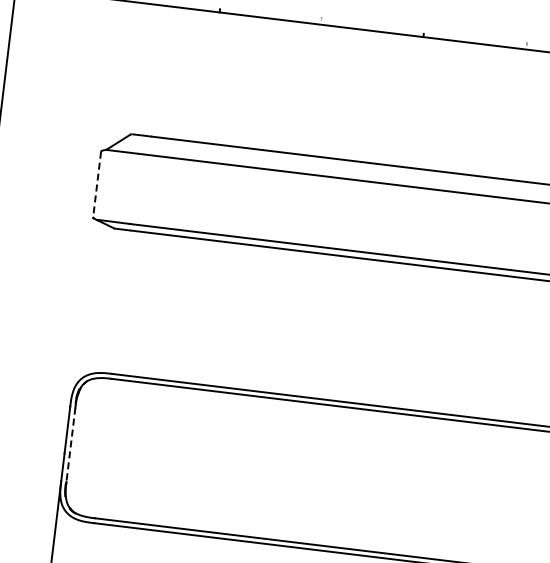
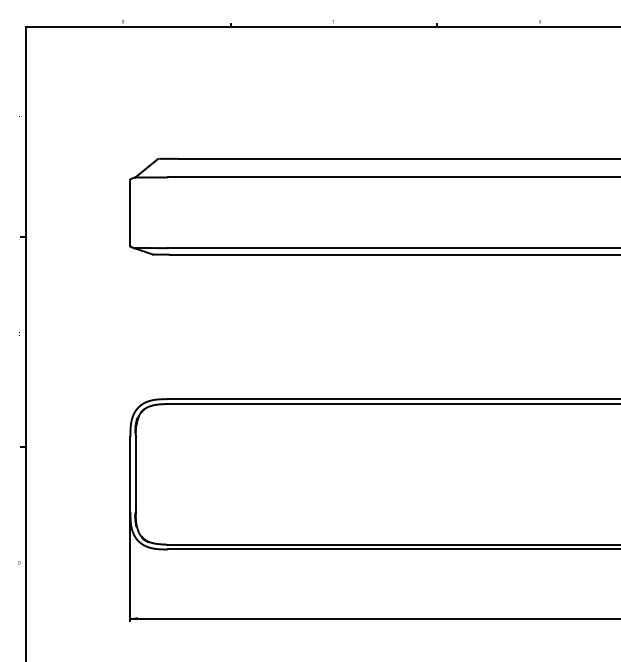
line: (97, 184) -> (130, 212), dashed -> solid
line: (70, 444) -> (135, 474), dashed -> solid

